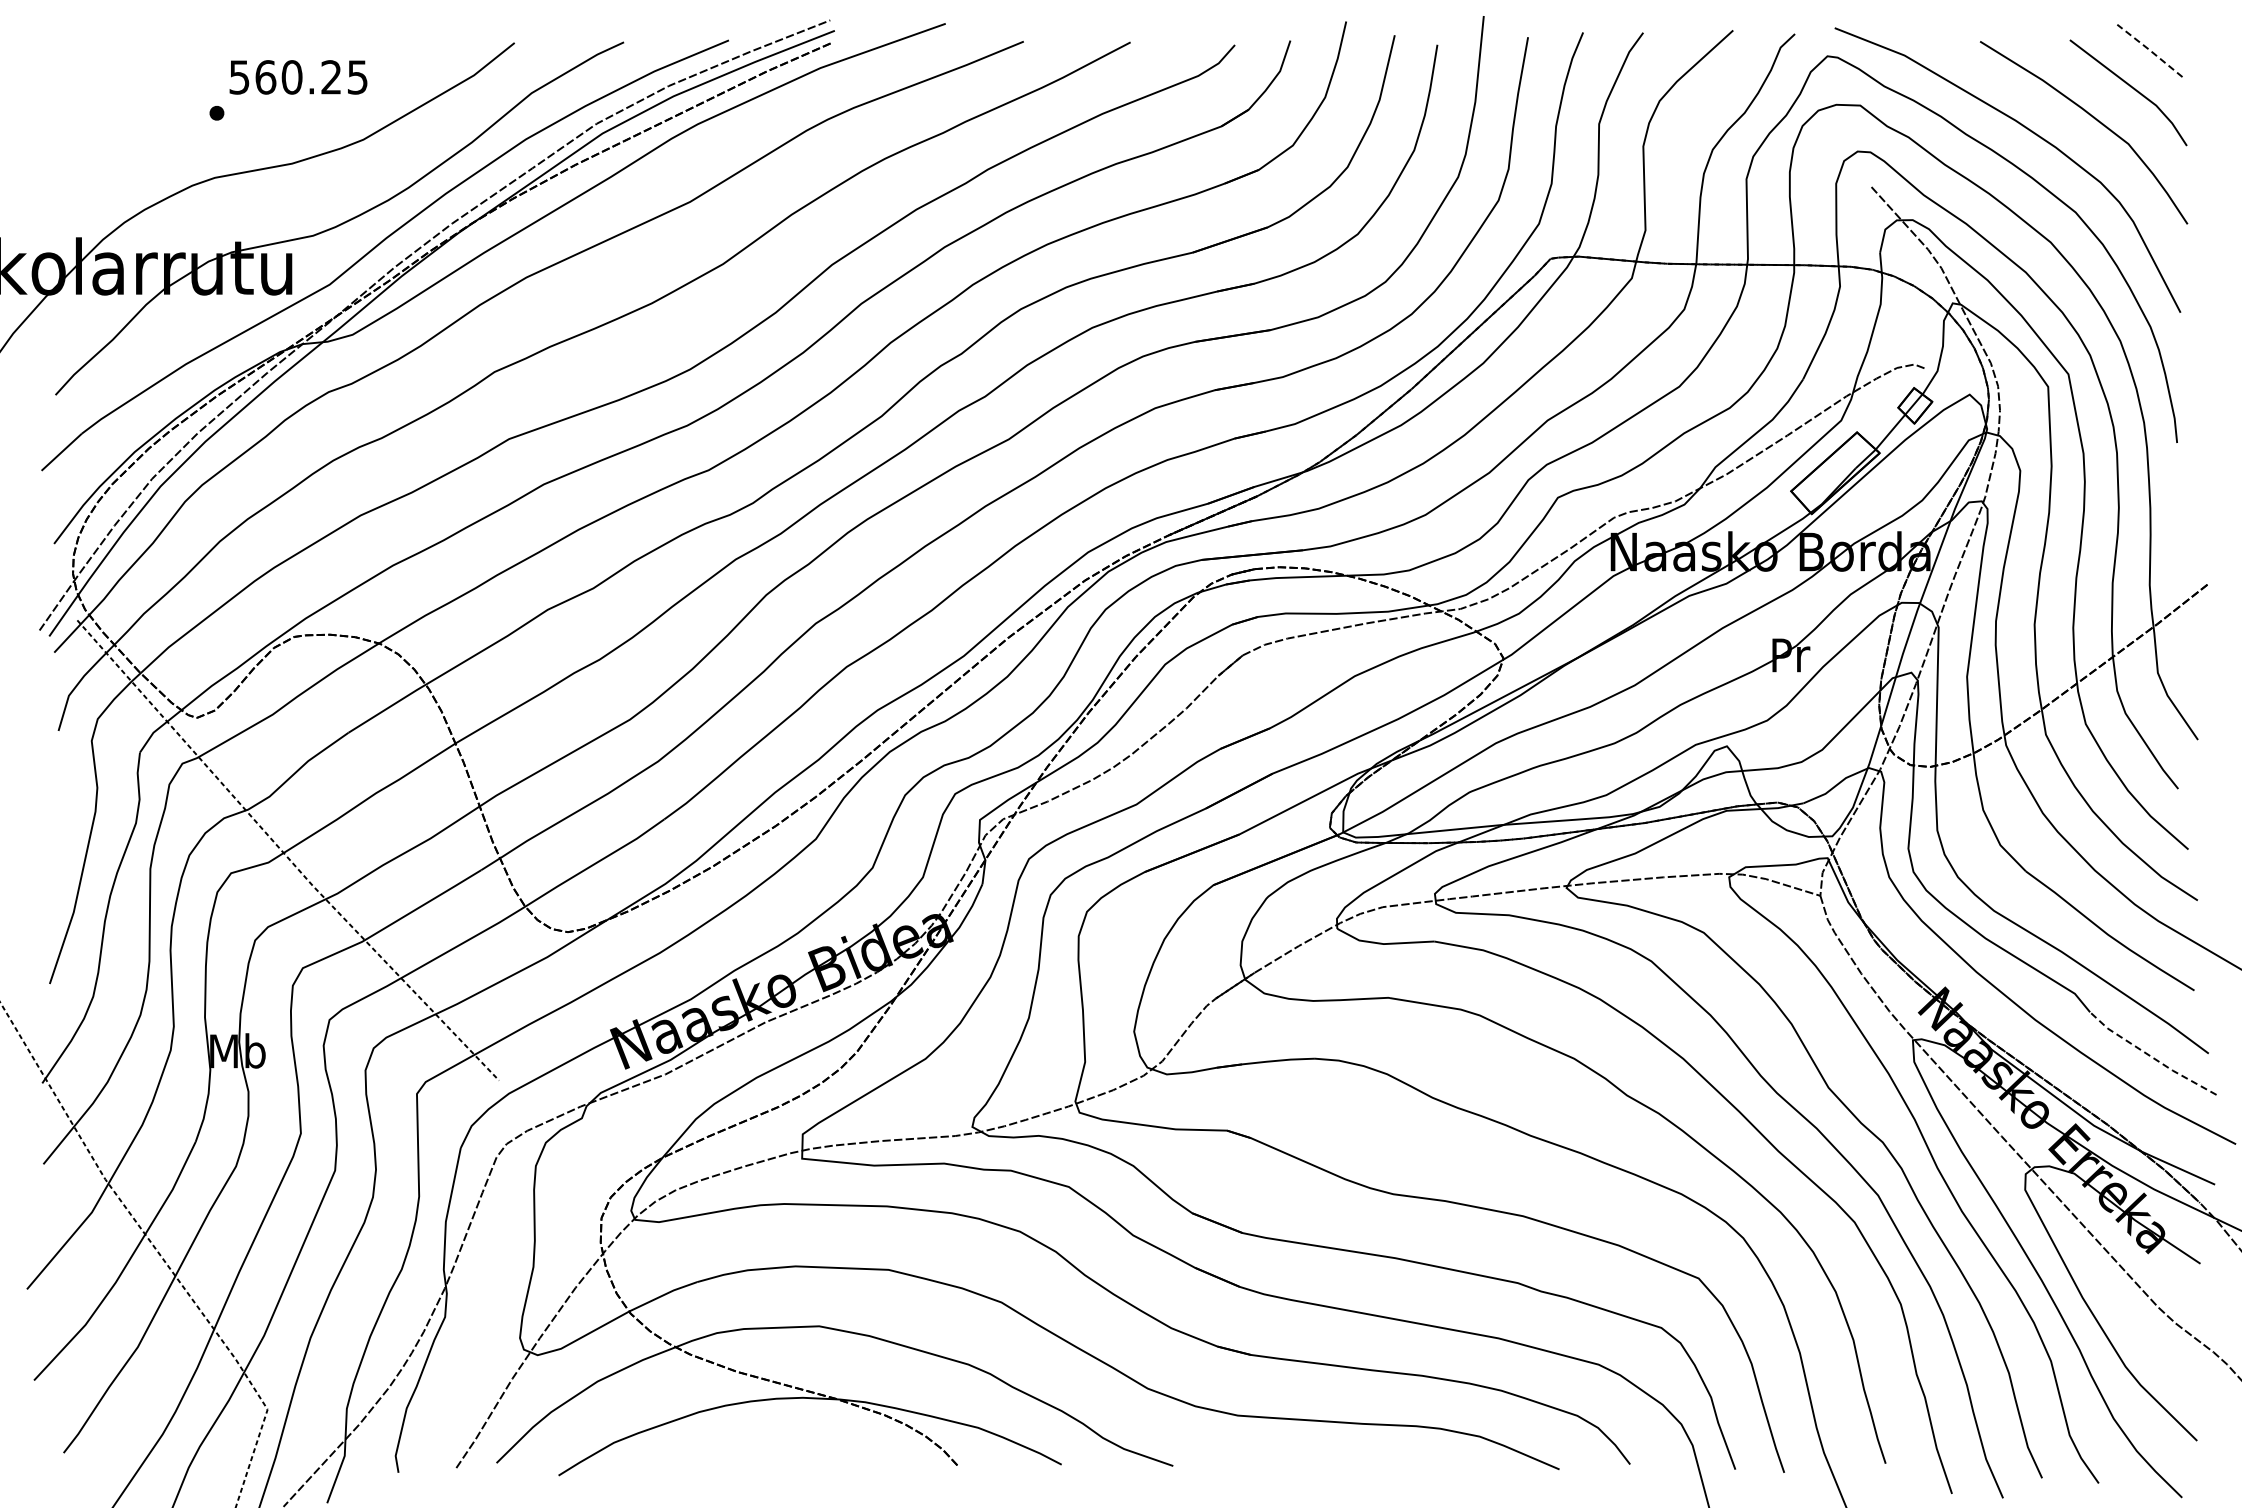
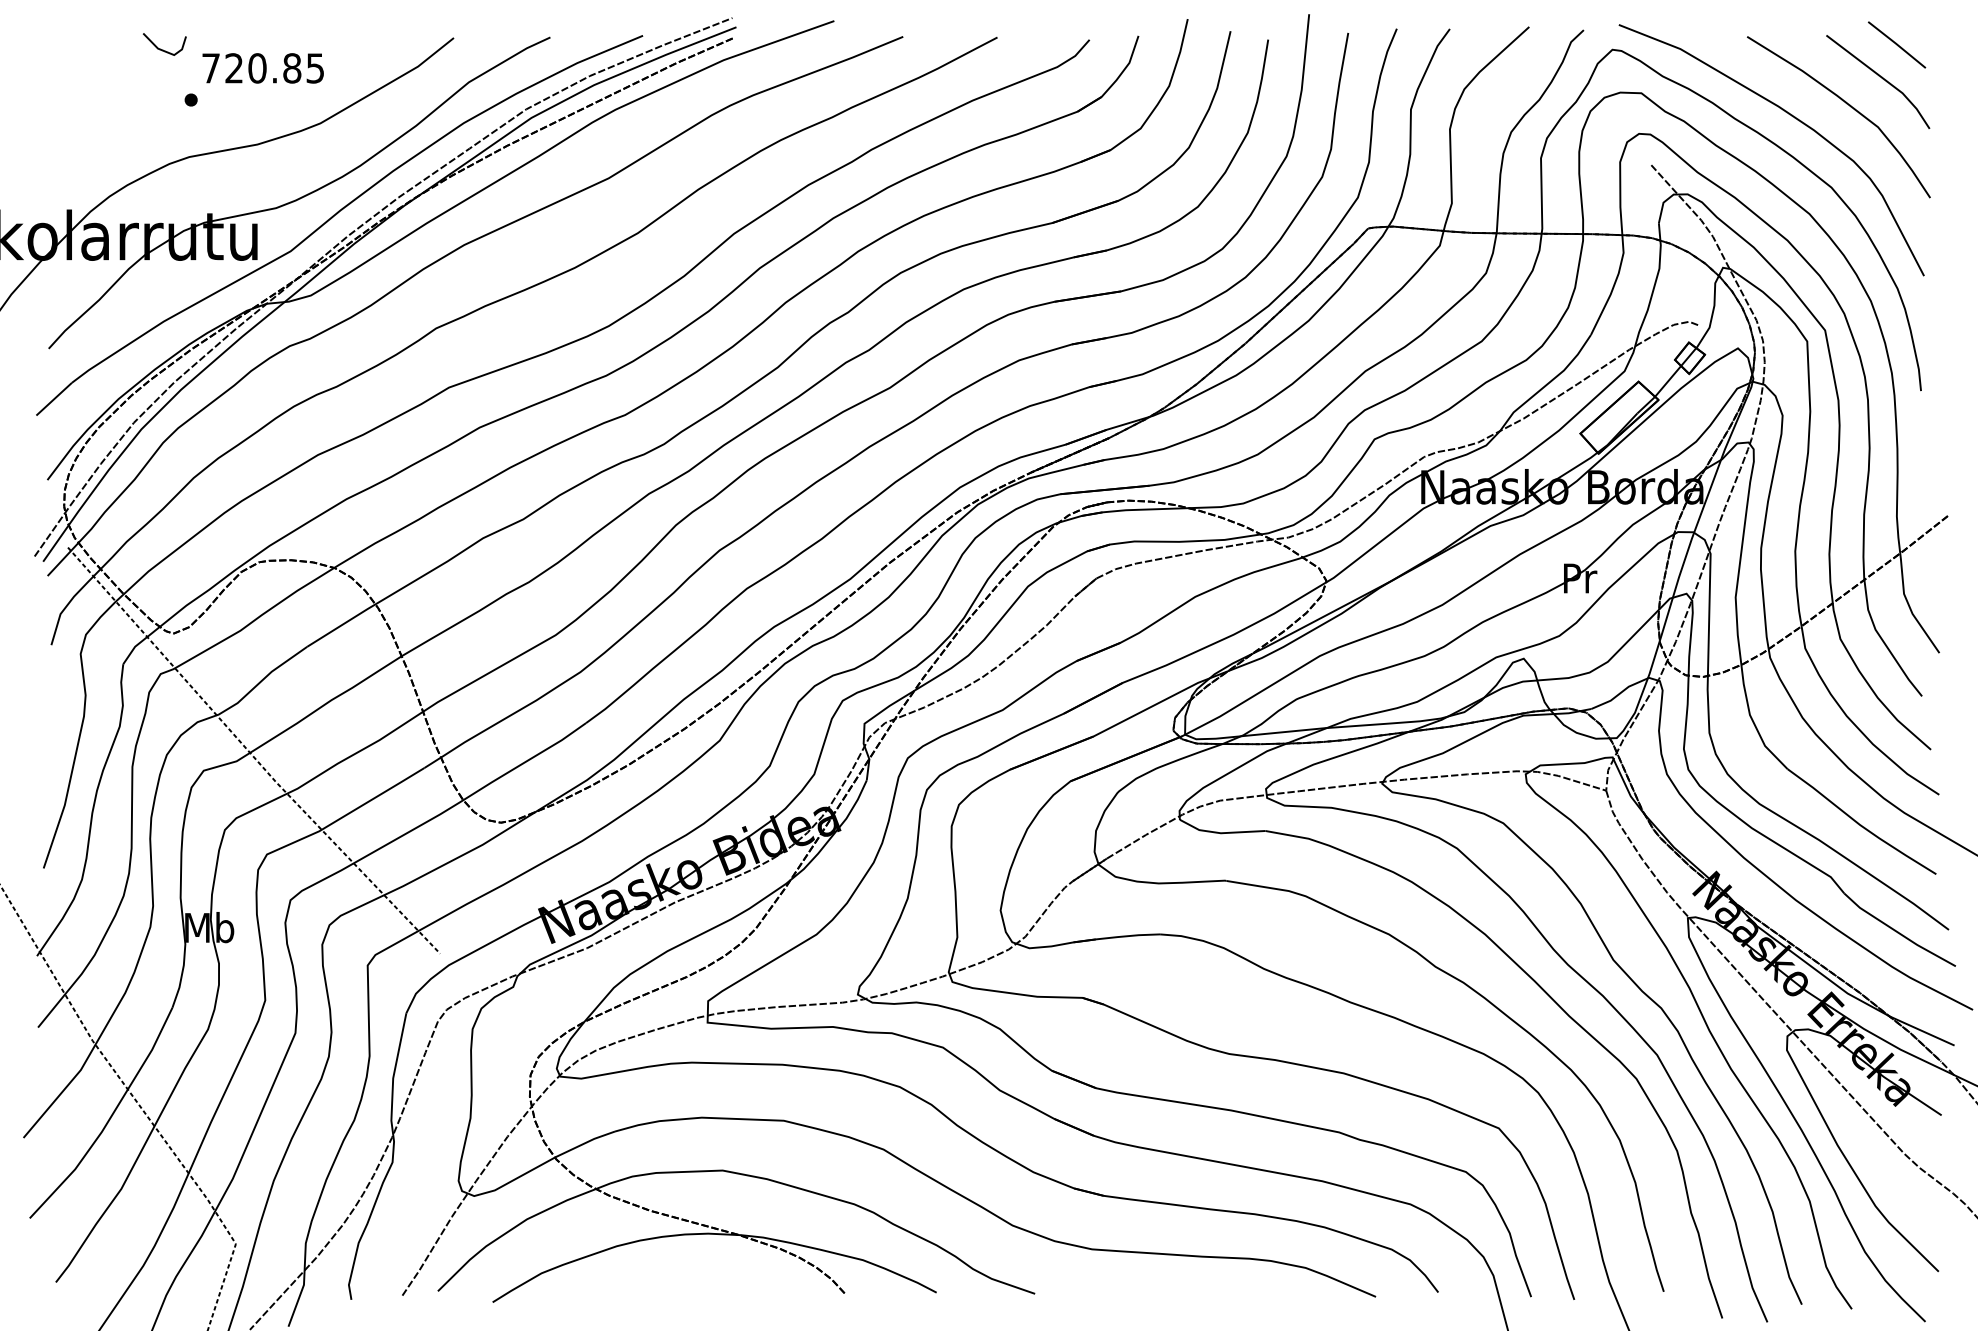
line: (2149, 49) -> (1896, 43), dashed -> solid
line: (183, 55) -> (161, 49), added
text: (285, 77) -> (251, 68), 560.25 -> 720.85
line: (2150, 1056) -> (1897, 932), dashed -> solid

